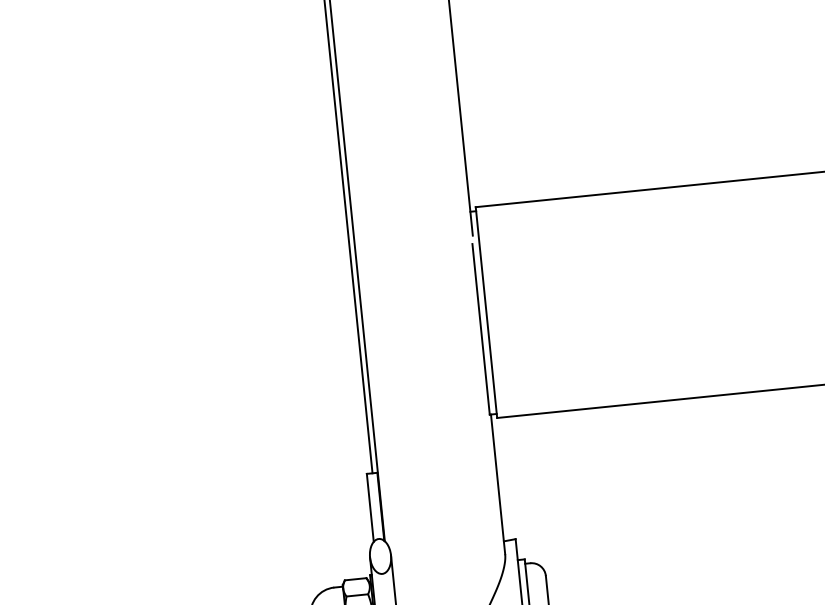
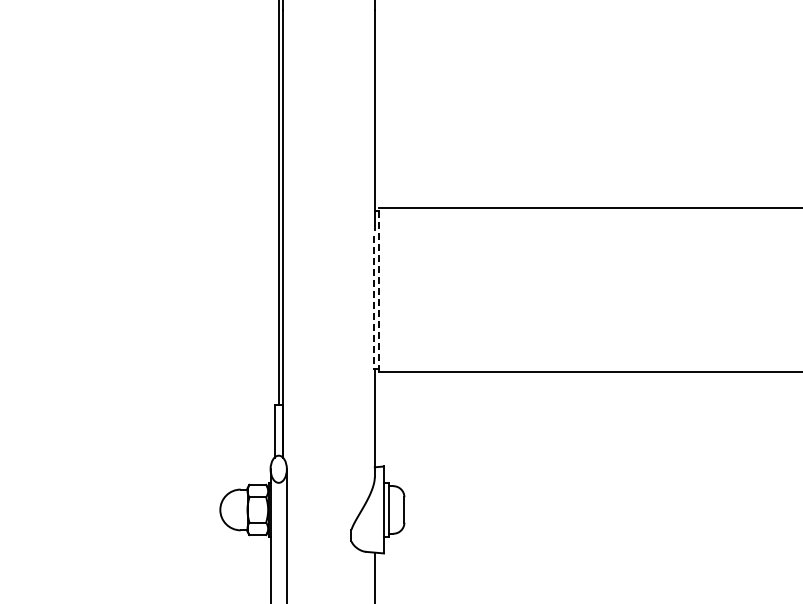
line: (486, 311) -> (379, 289), solid -> dashed
line: (480, 329) -> (373, 302), solid -> dashed

